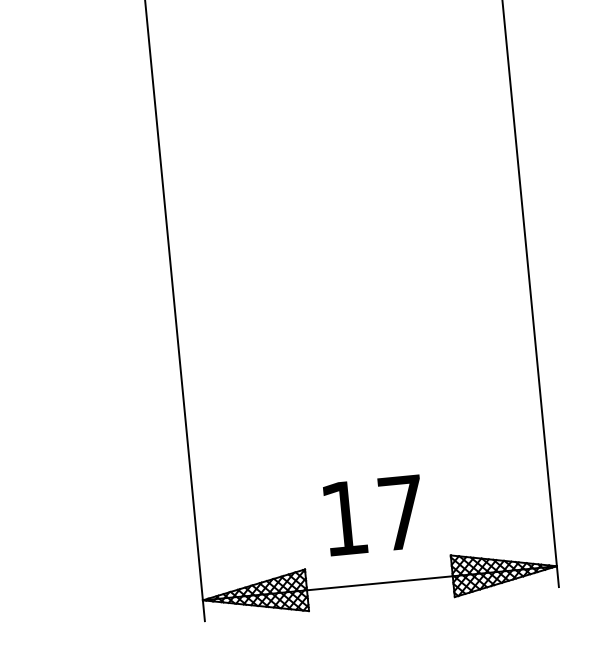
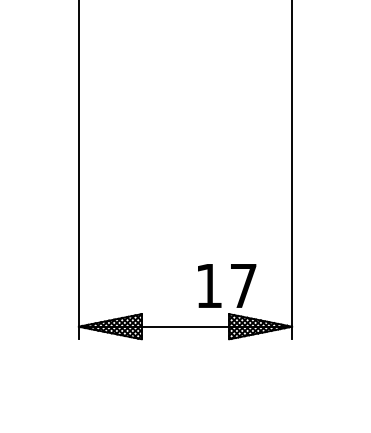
text: (374, 514) -> (227, 285), moved

